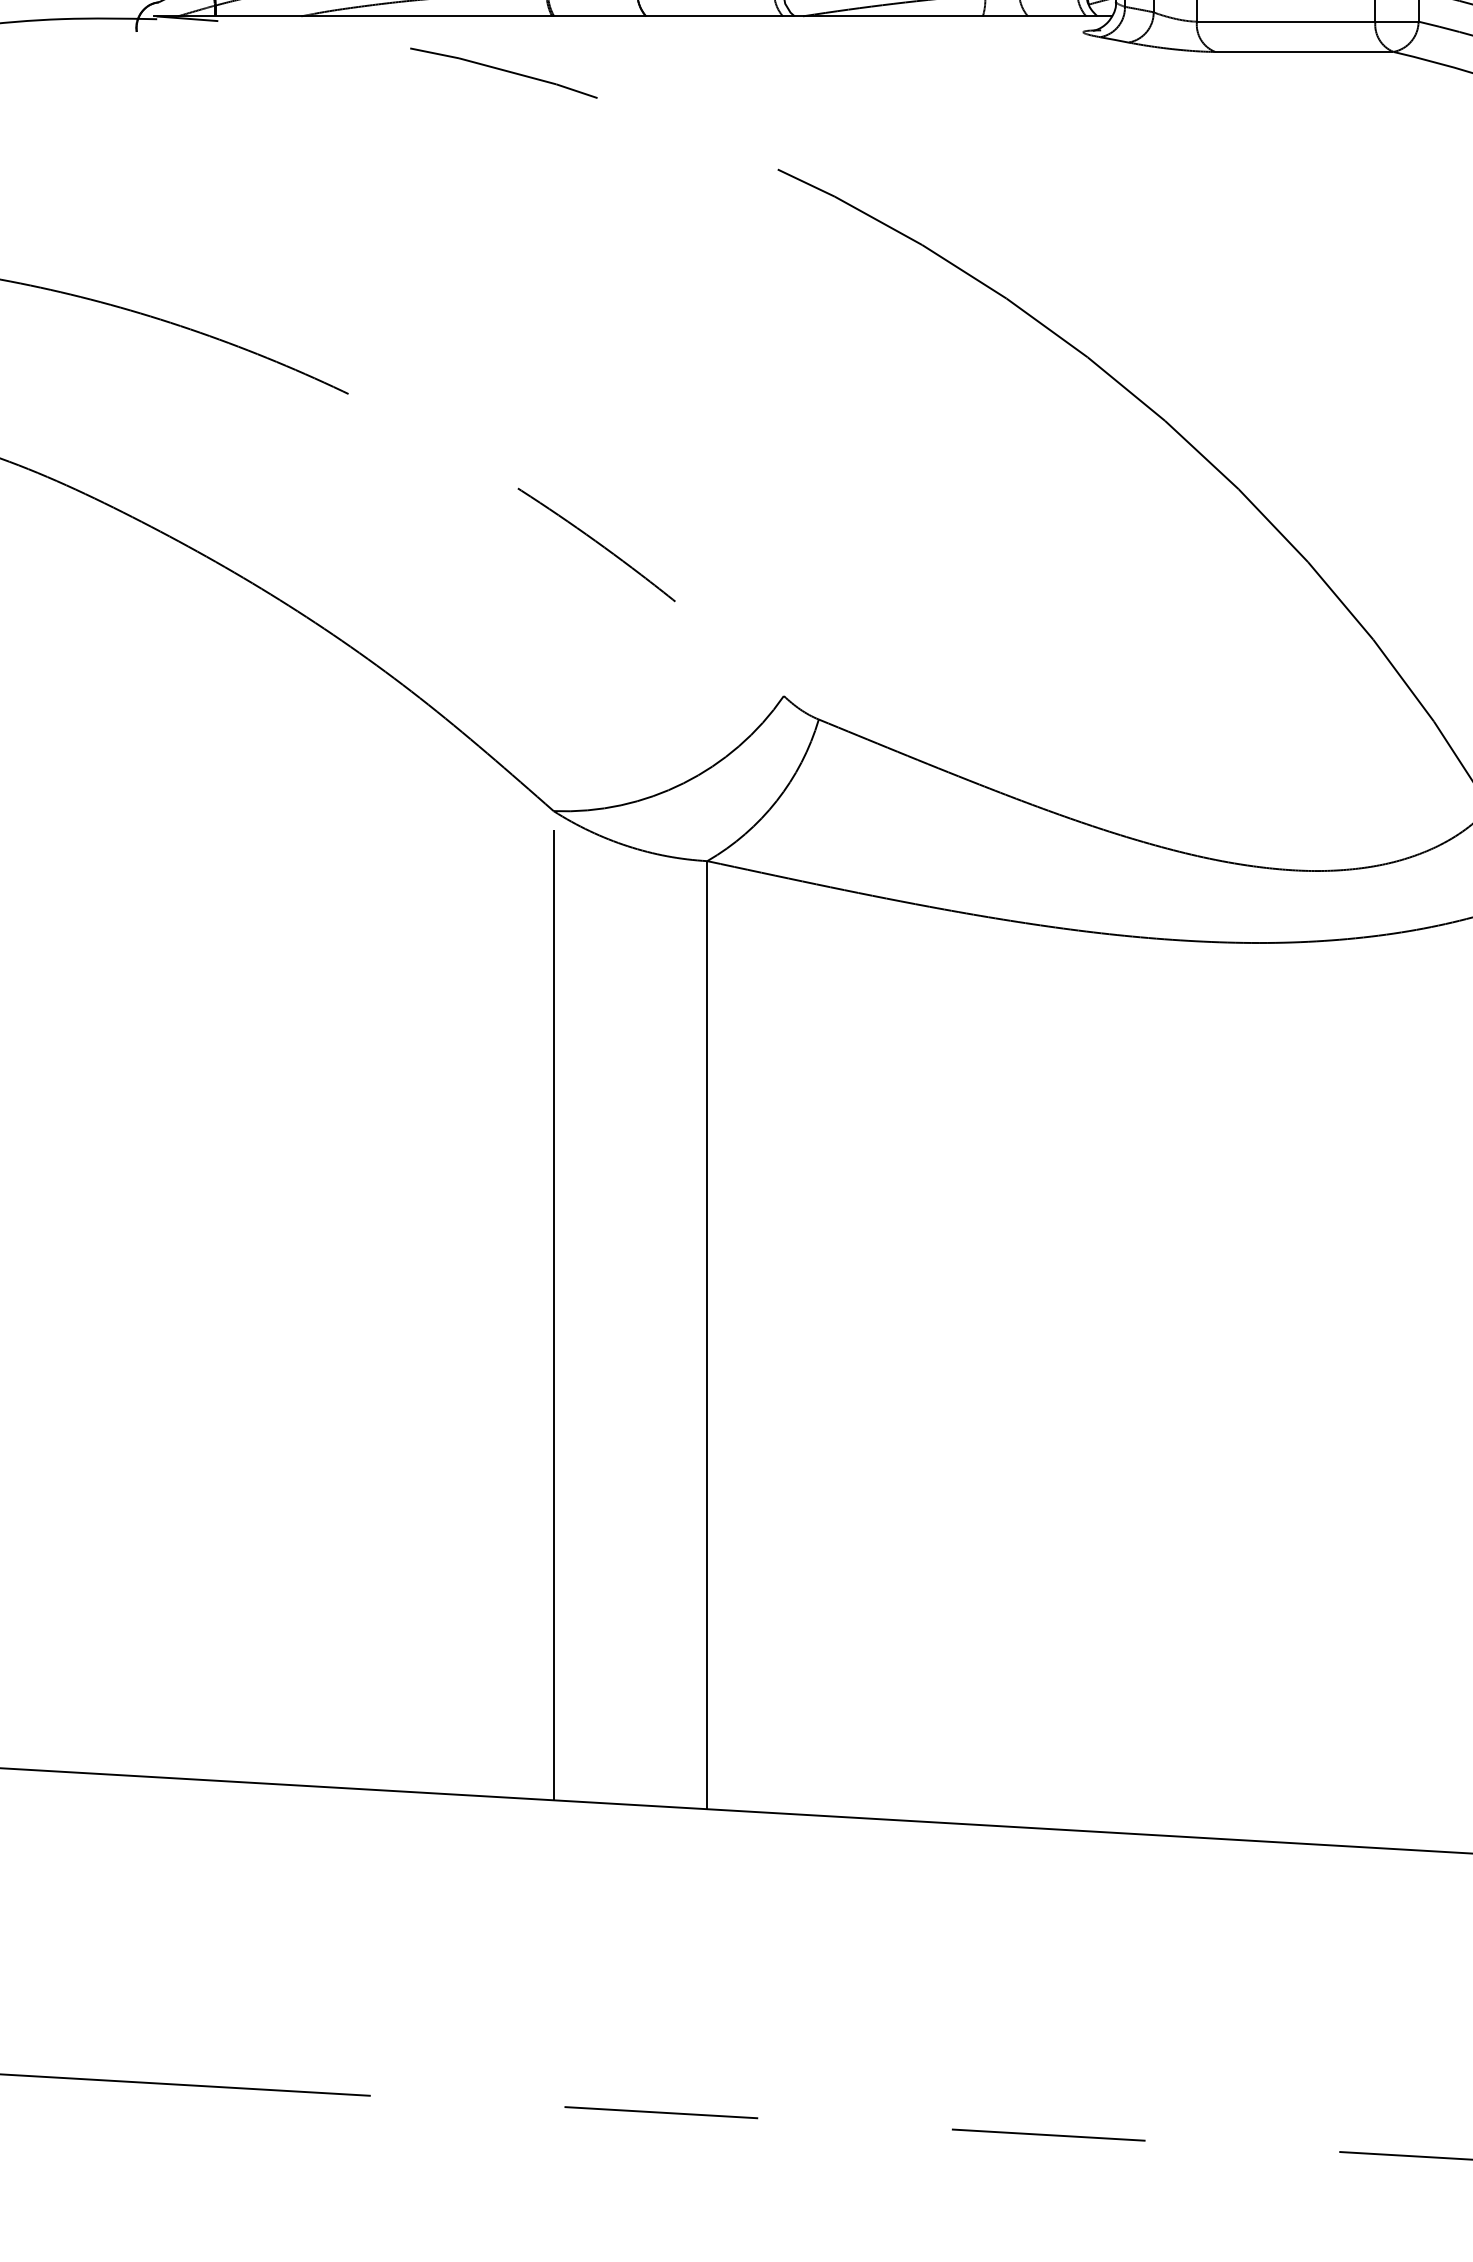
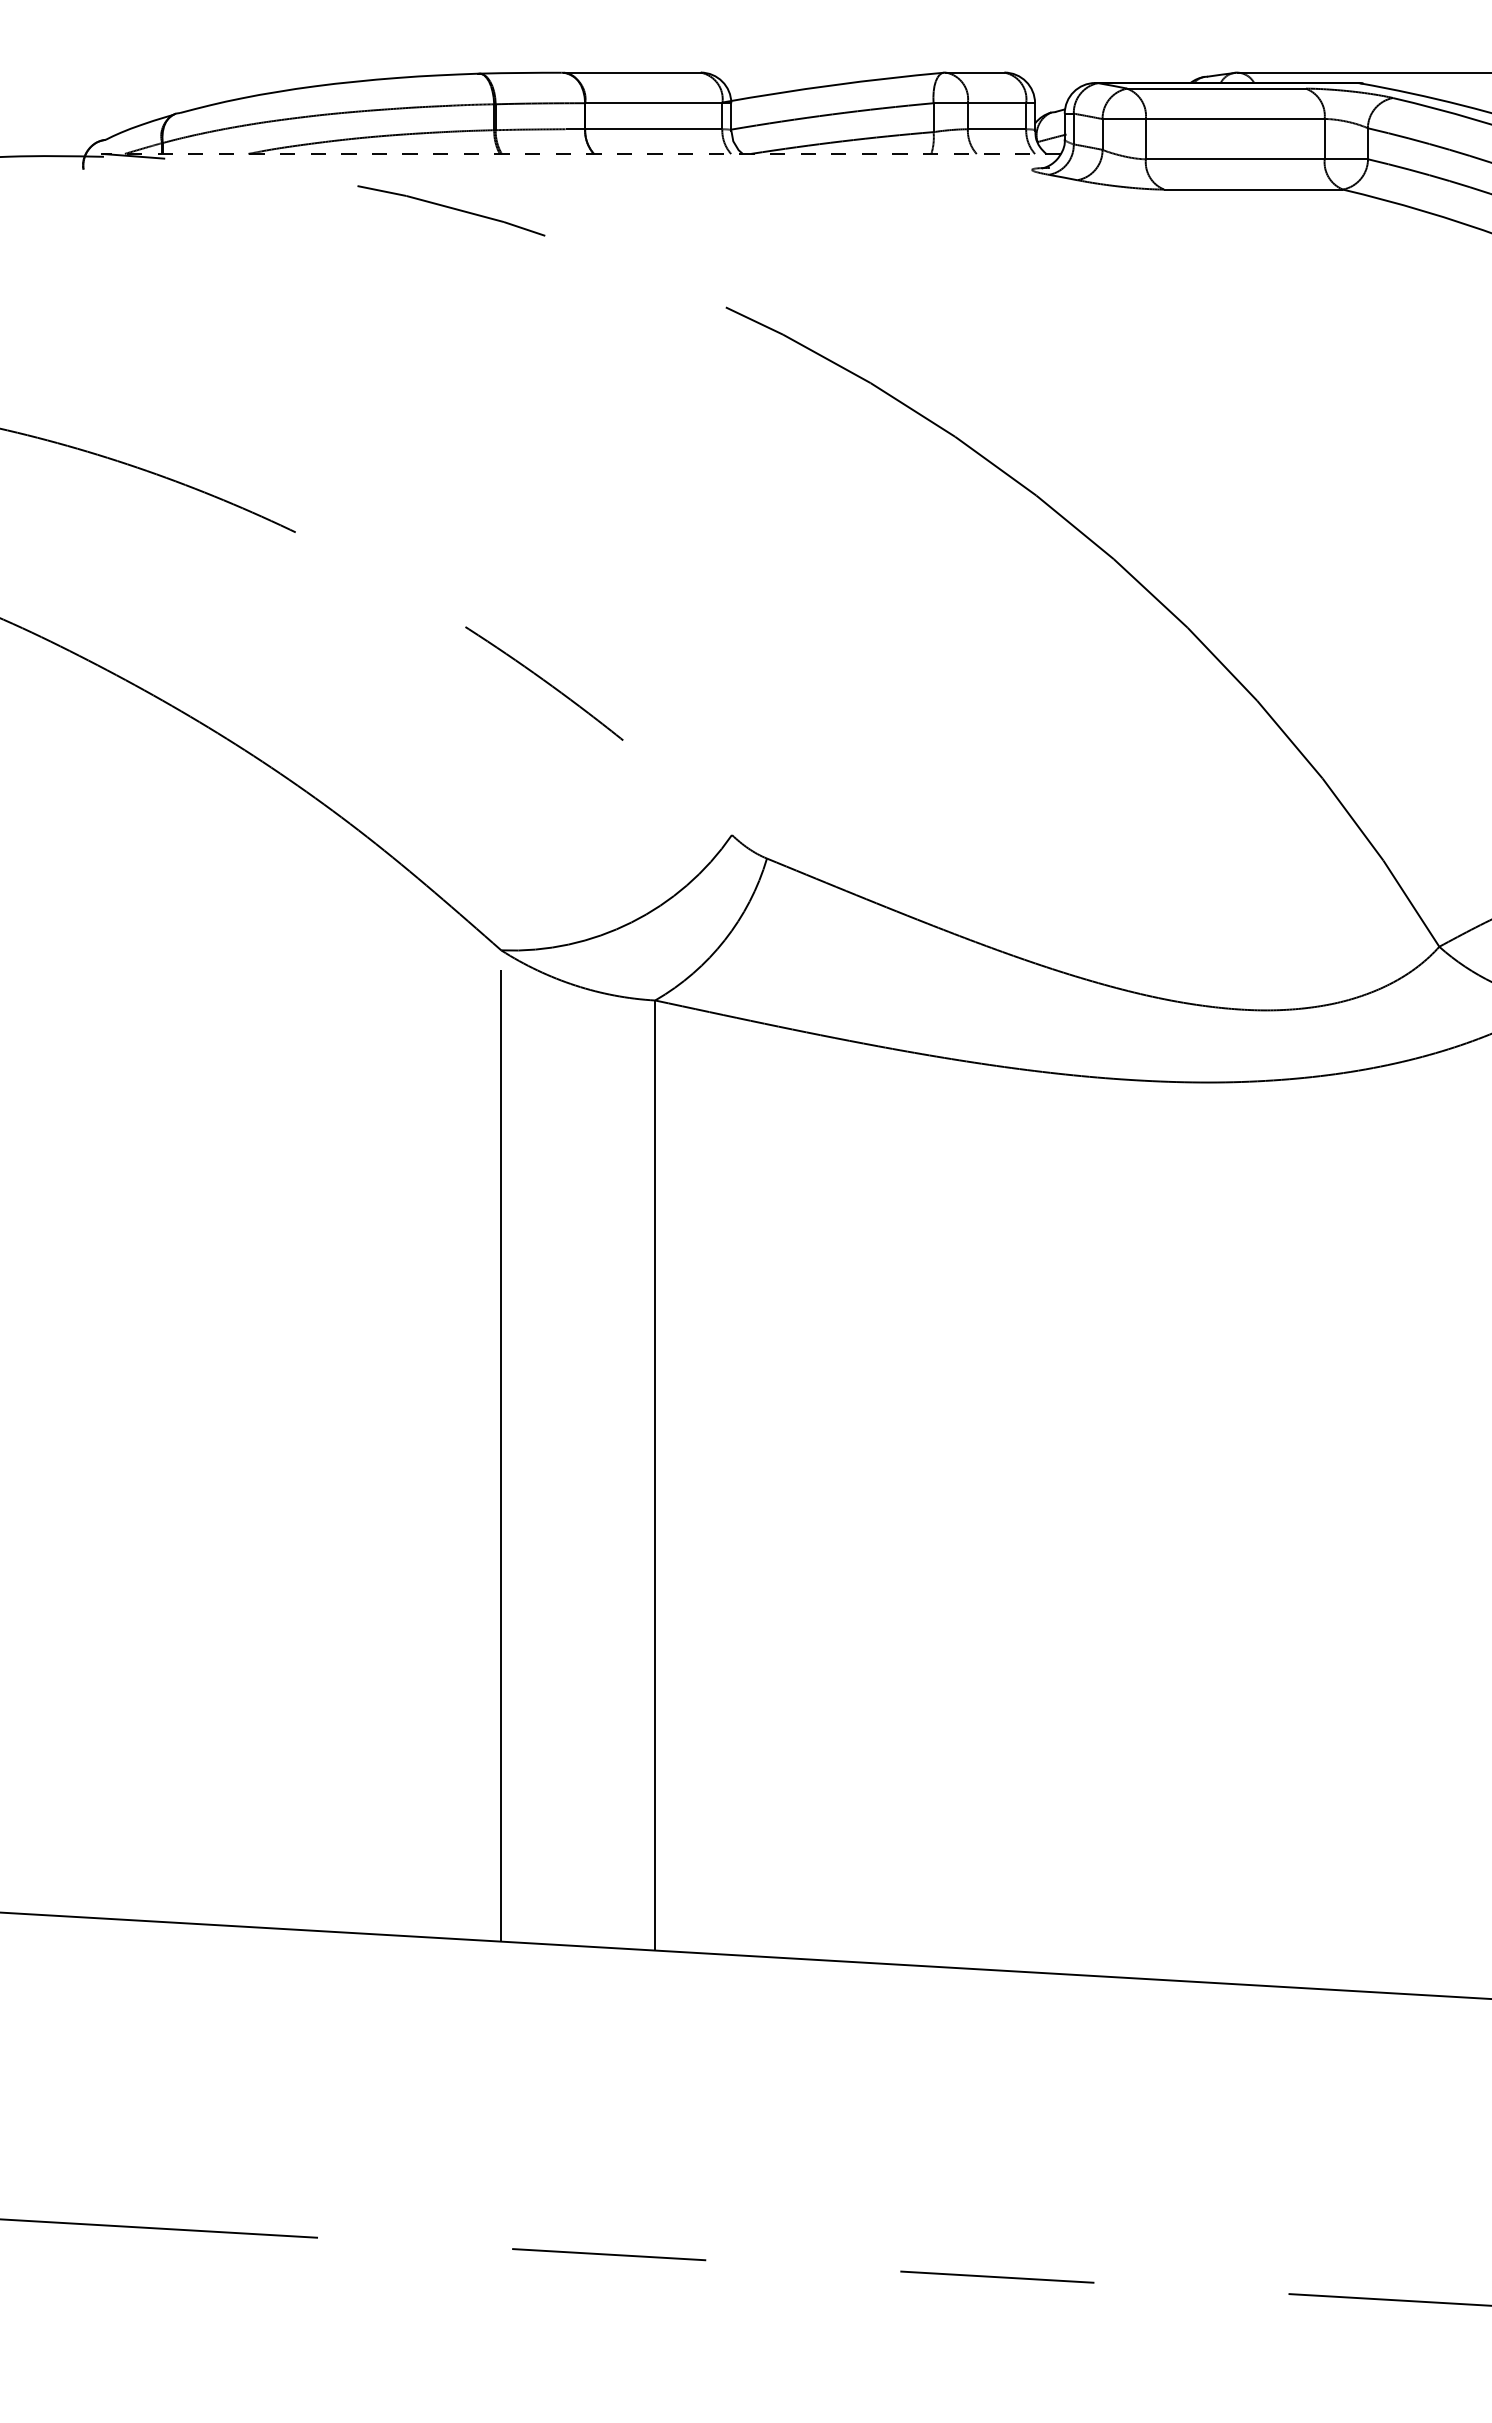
line: (632, 15) -> (580, 153), solid -> dashed

